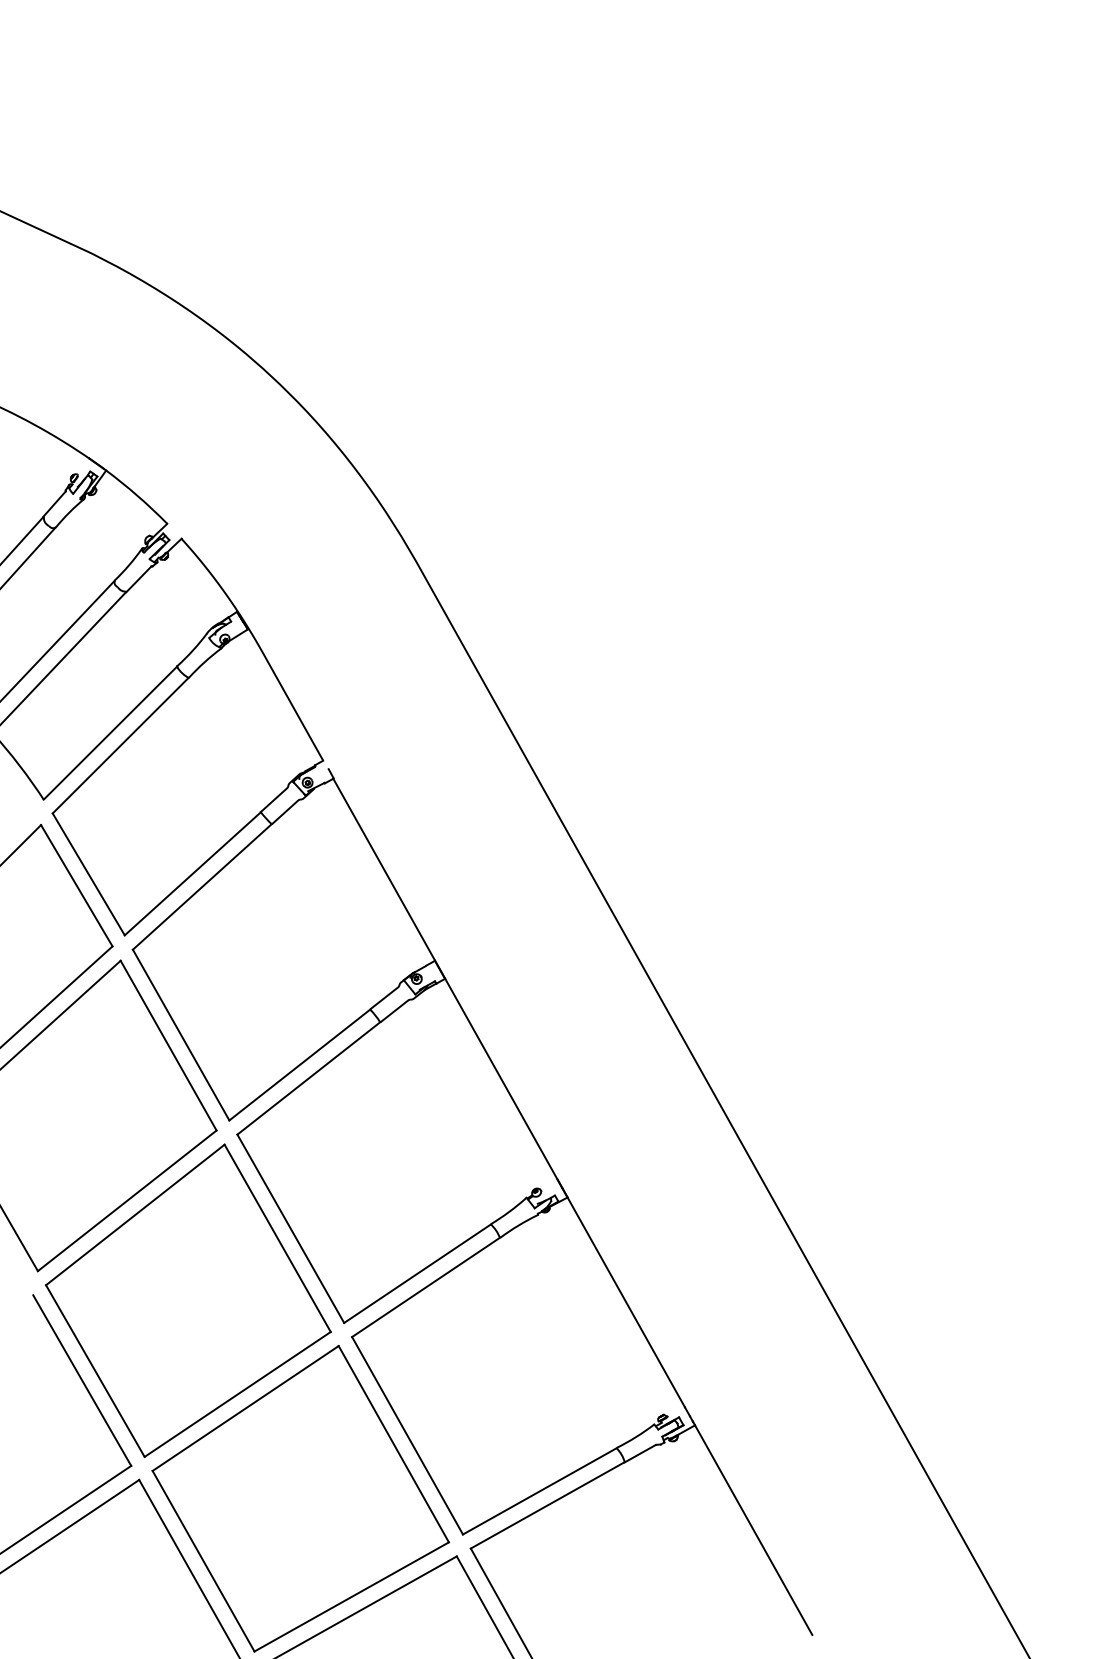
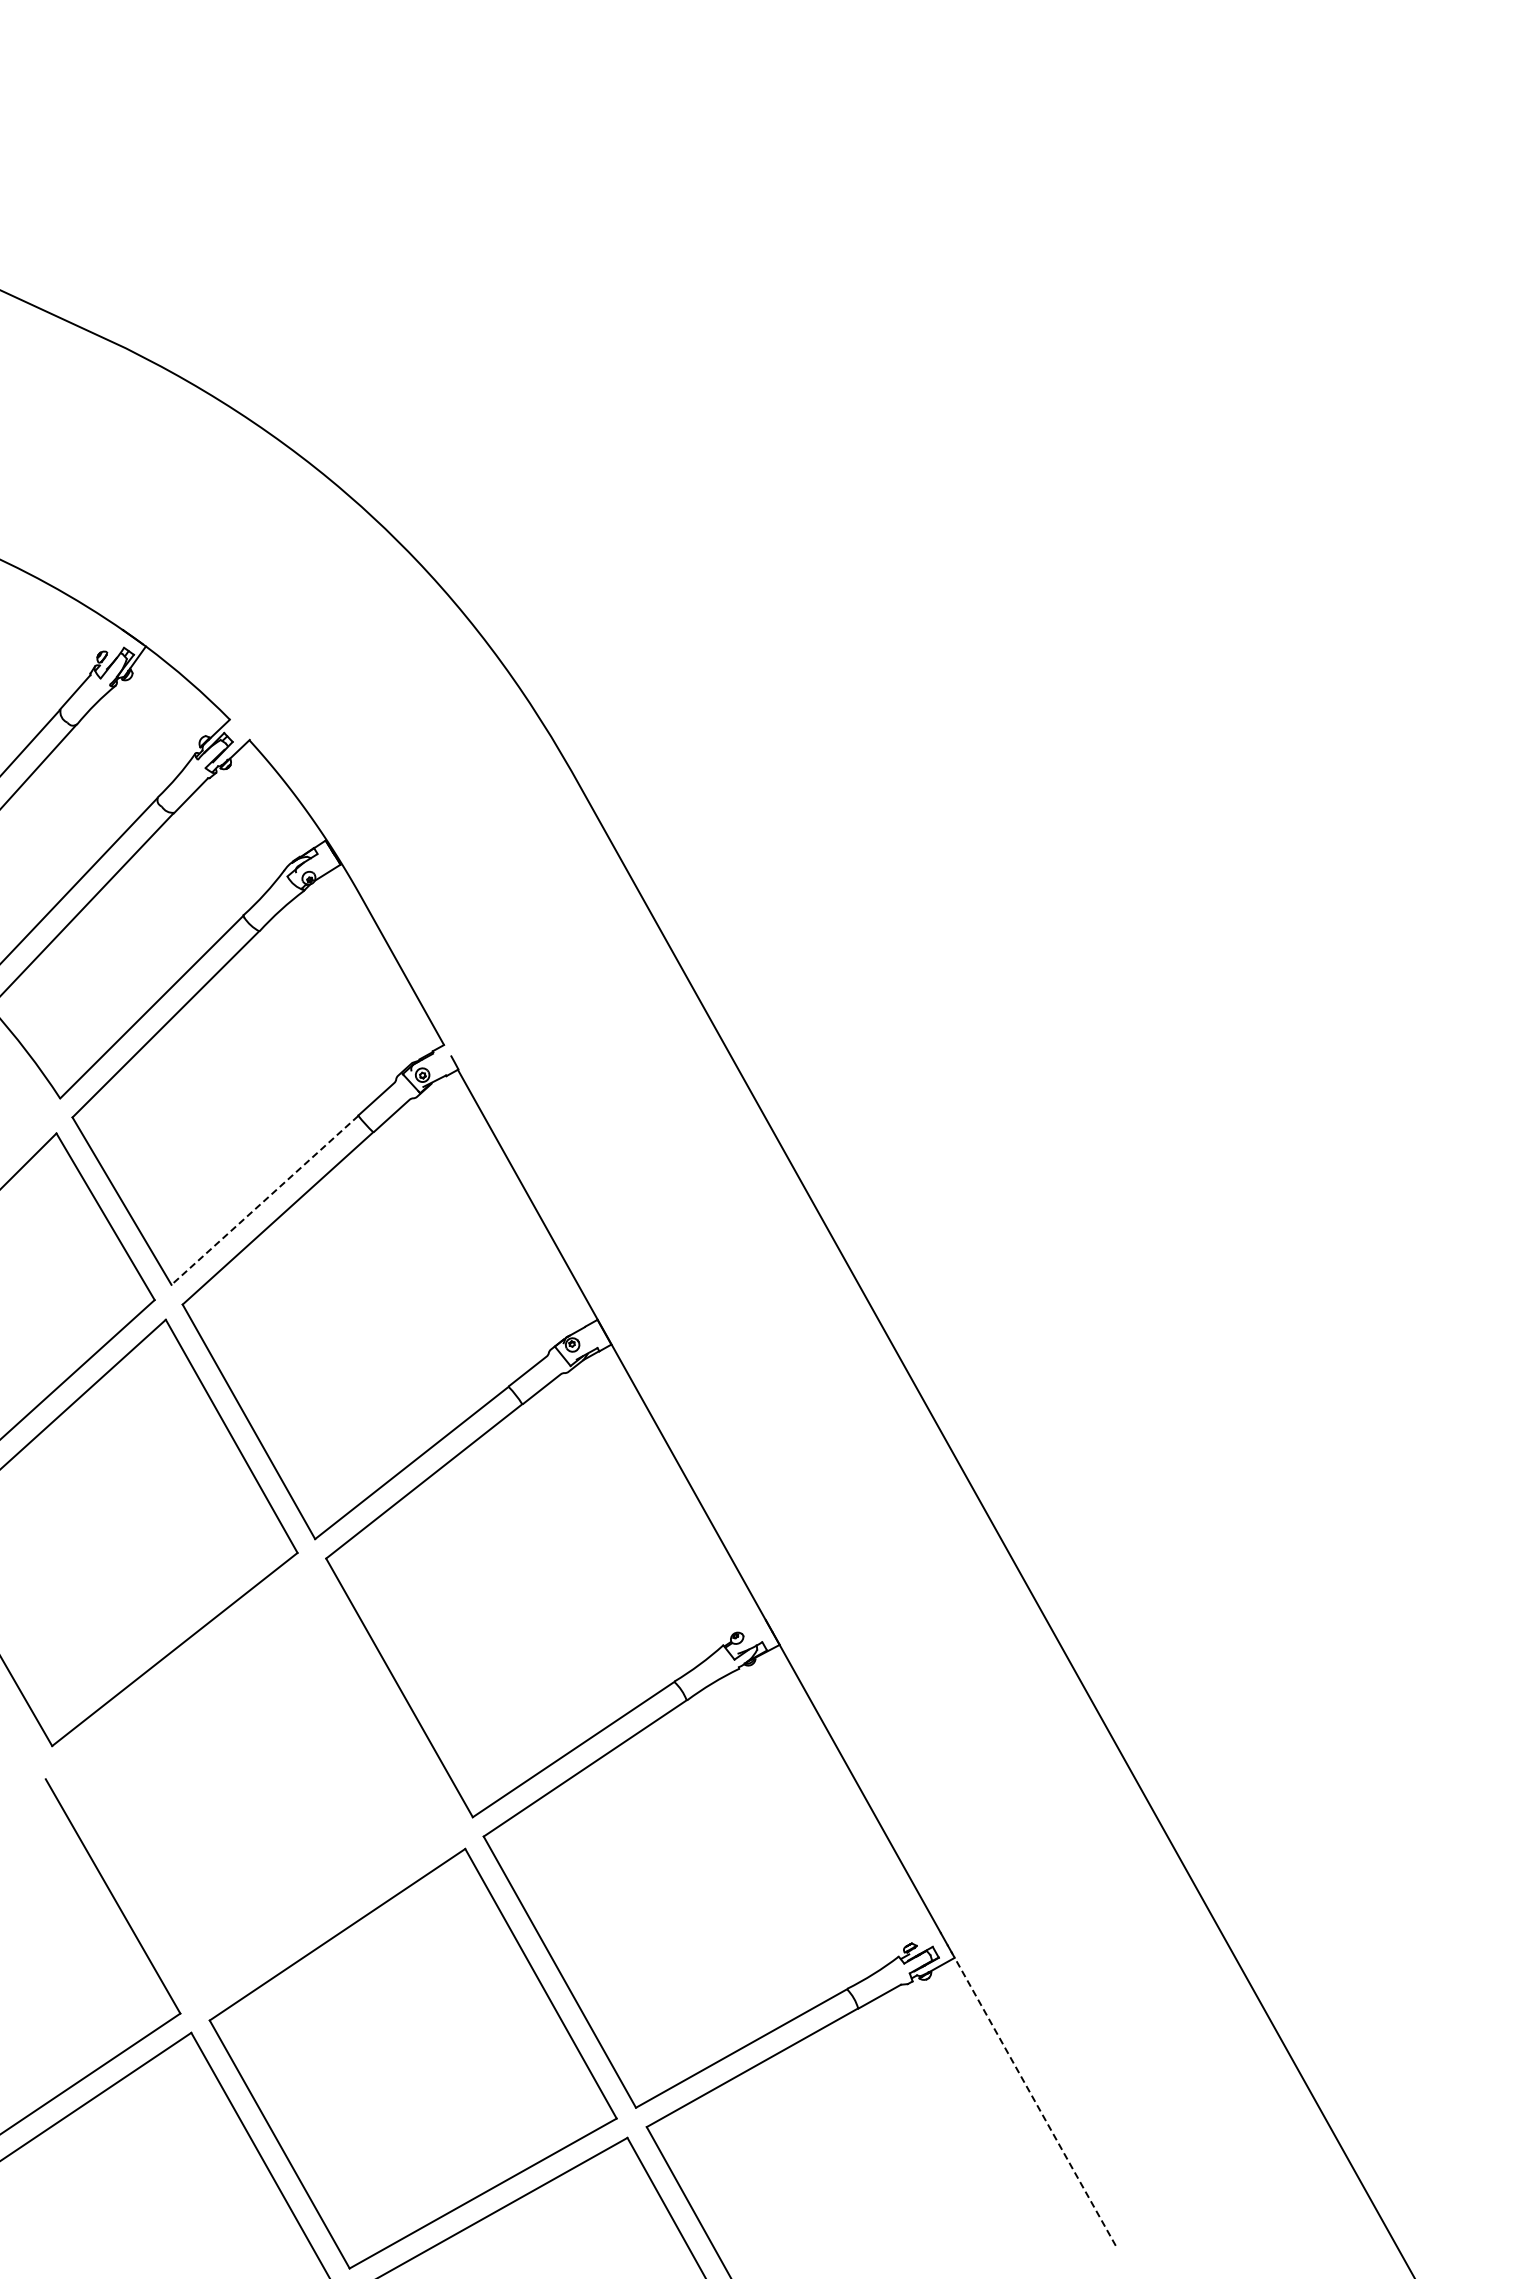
line: (192, 873) -> (264, 1200), solid -> dashed
part: (188, 1300) -> (258, 1786), removed
line: (753, 1529) -> (1035, 2101), solid -> dashed

